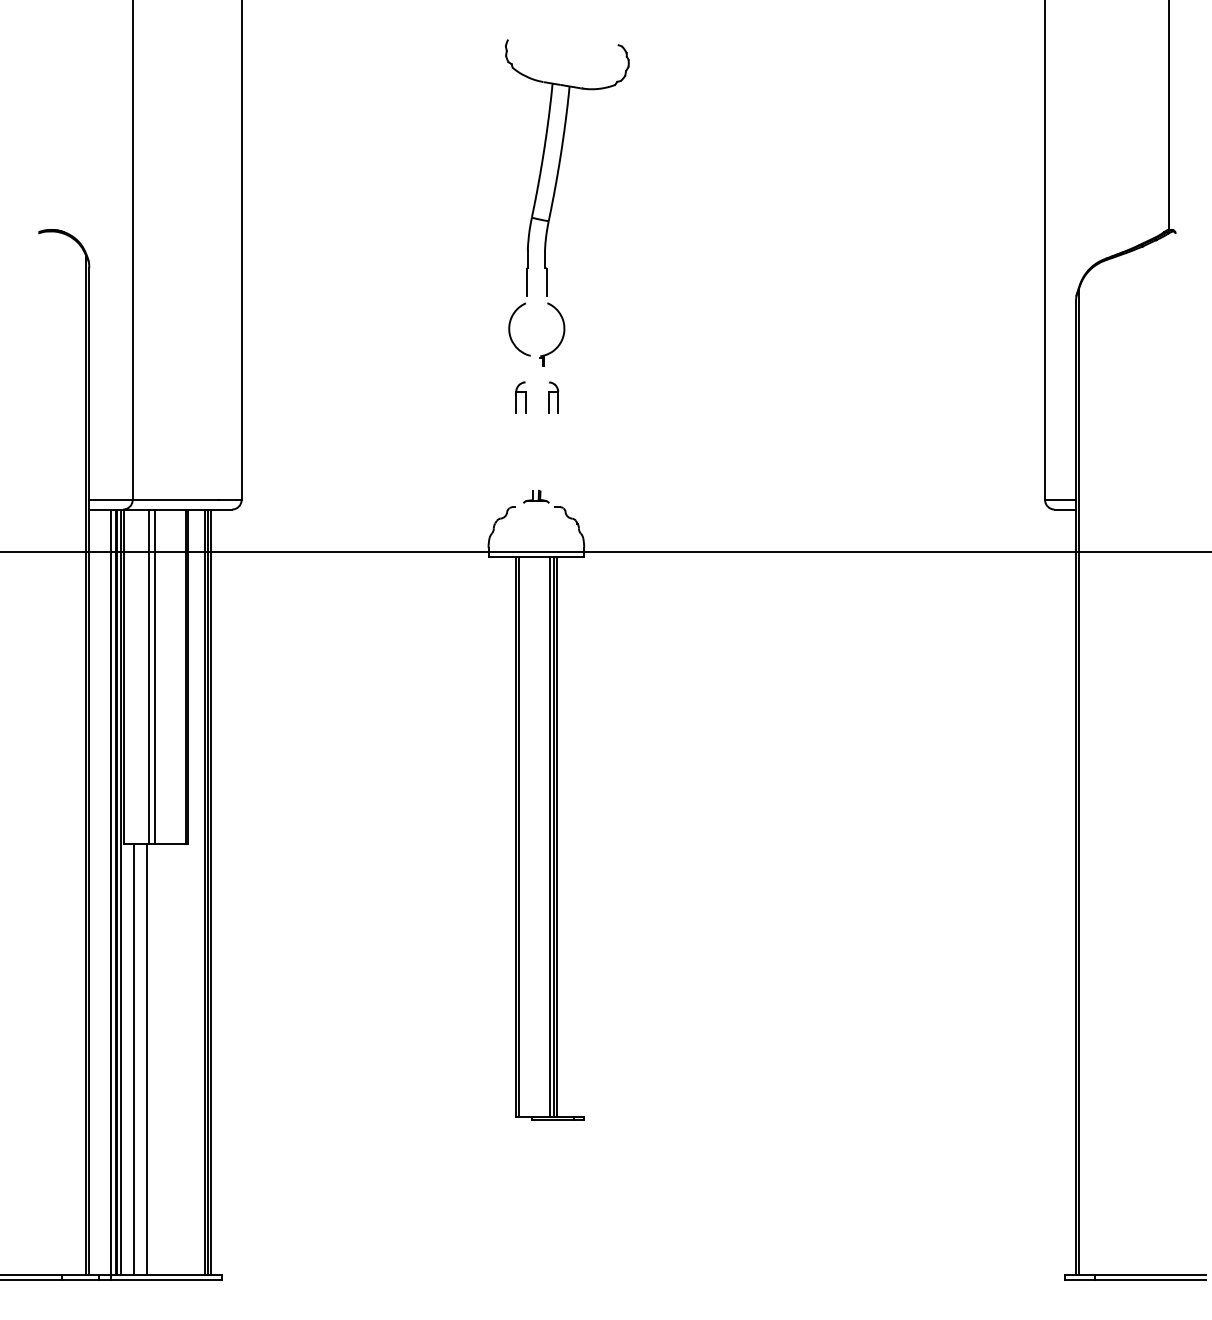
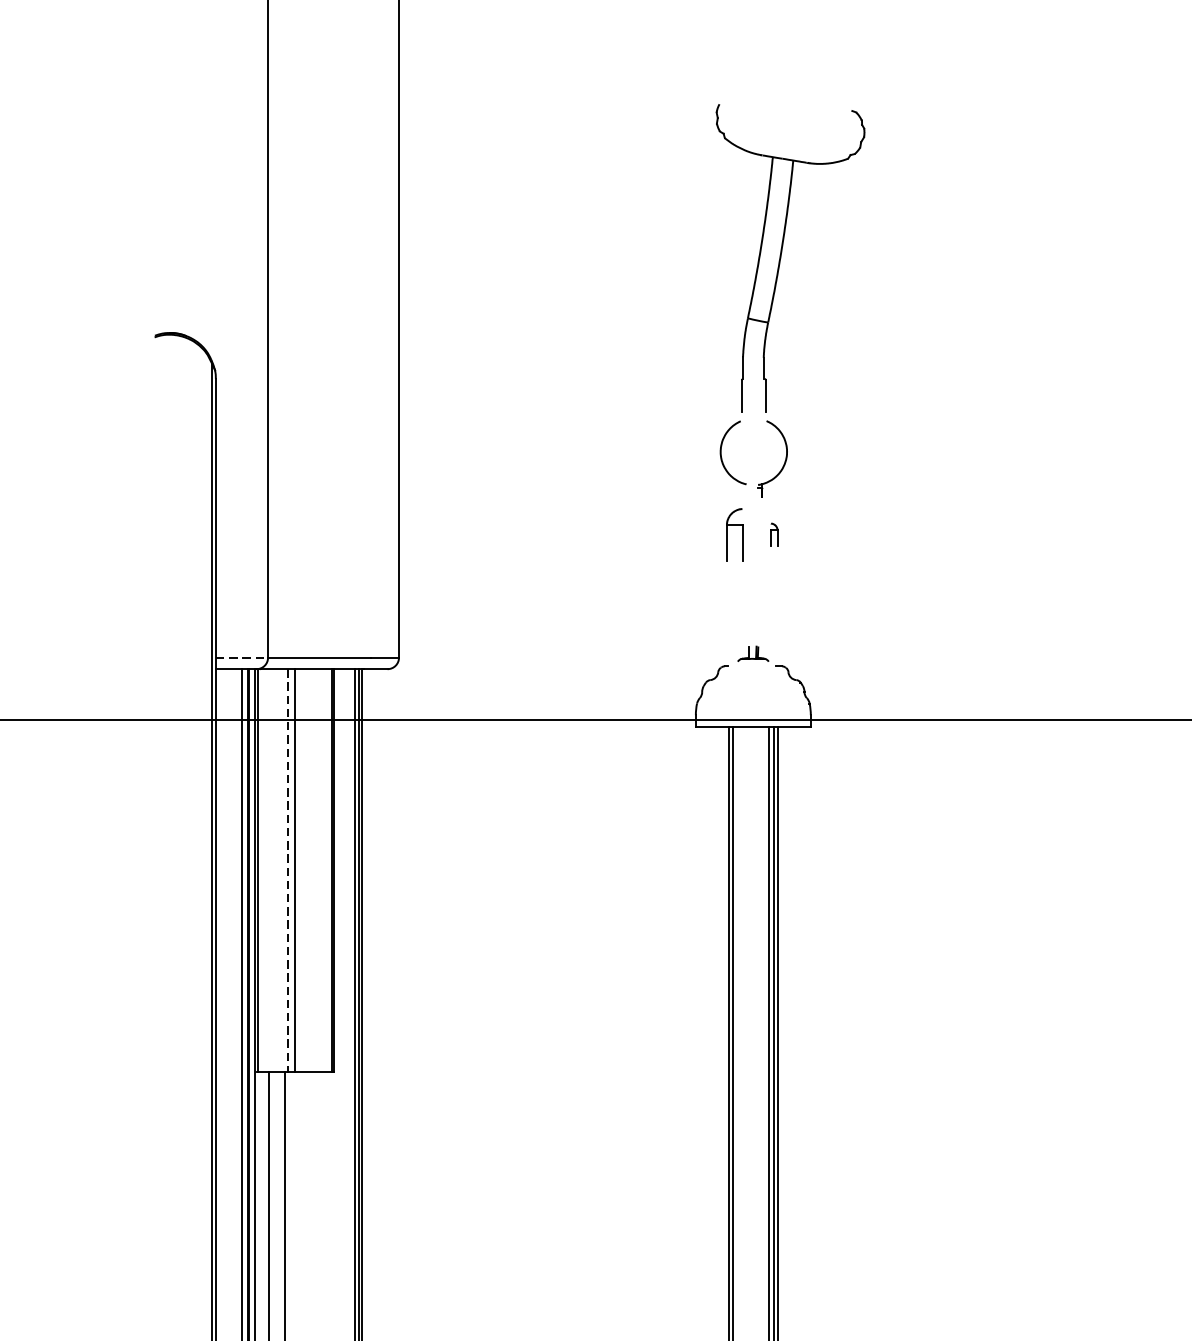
part: (520, 397) -> (734, 534), size x1.4
part: (553, 397) -> (773, 534), size x0.6
line: (110, 500) -> (241, 658), solid -> dashed
line: (149, 677) -> (288, 871), solid -> dashed

